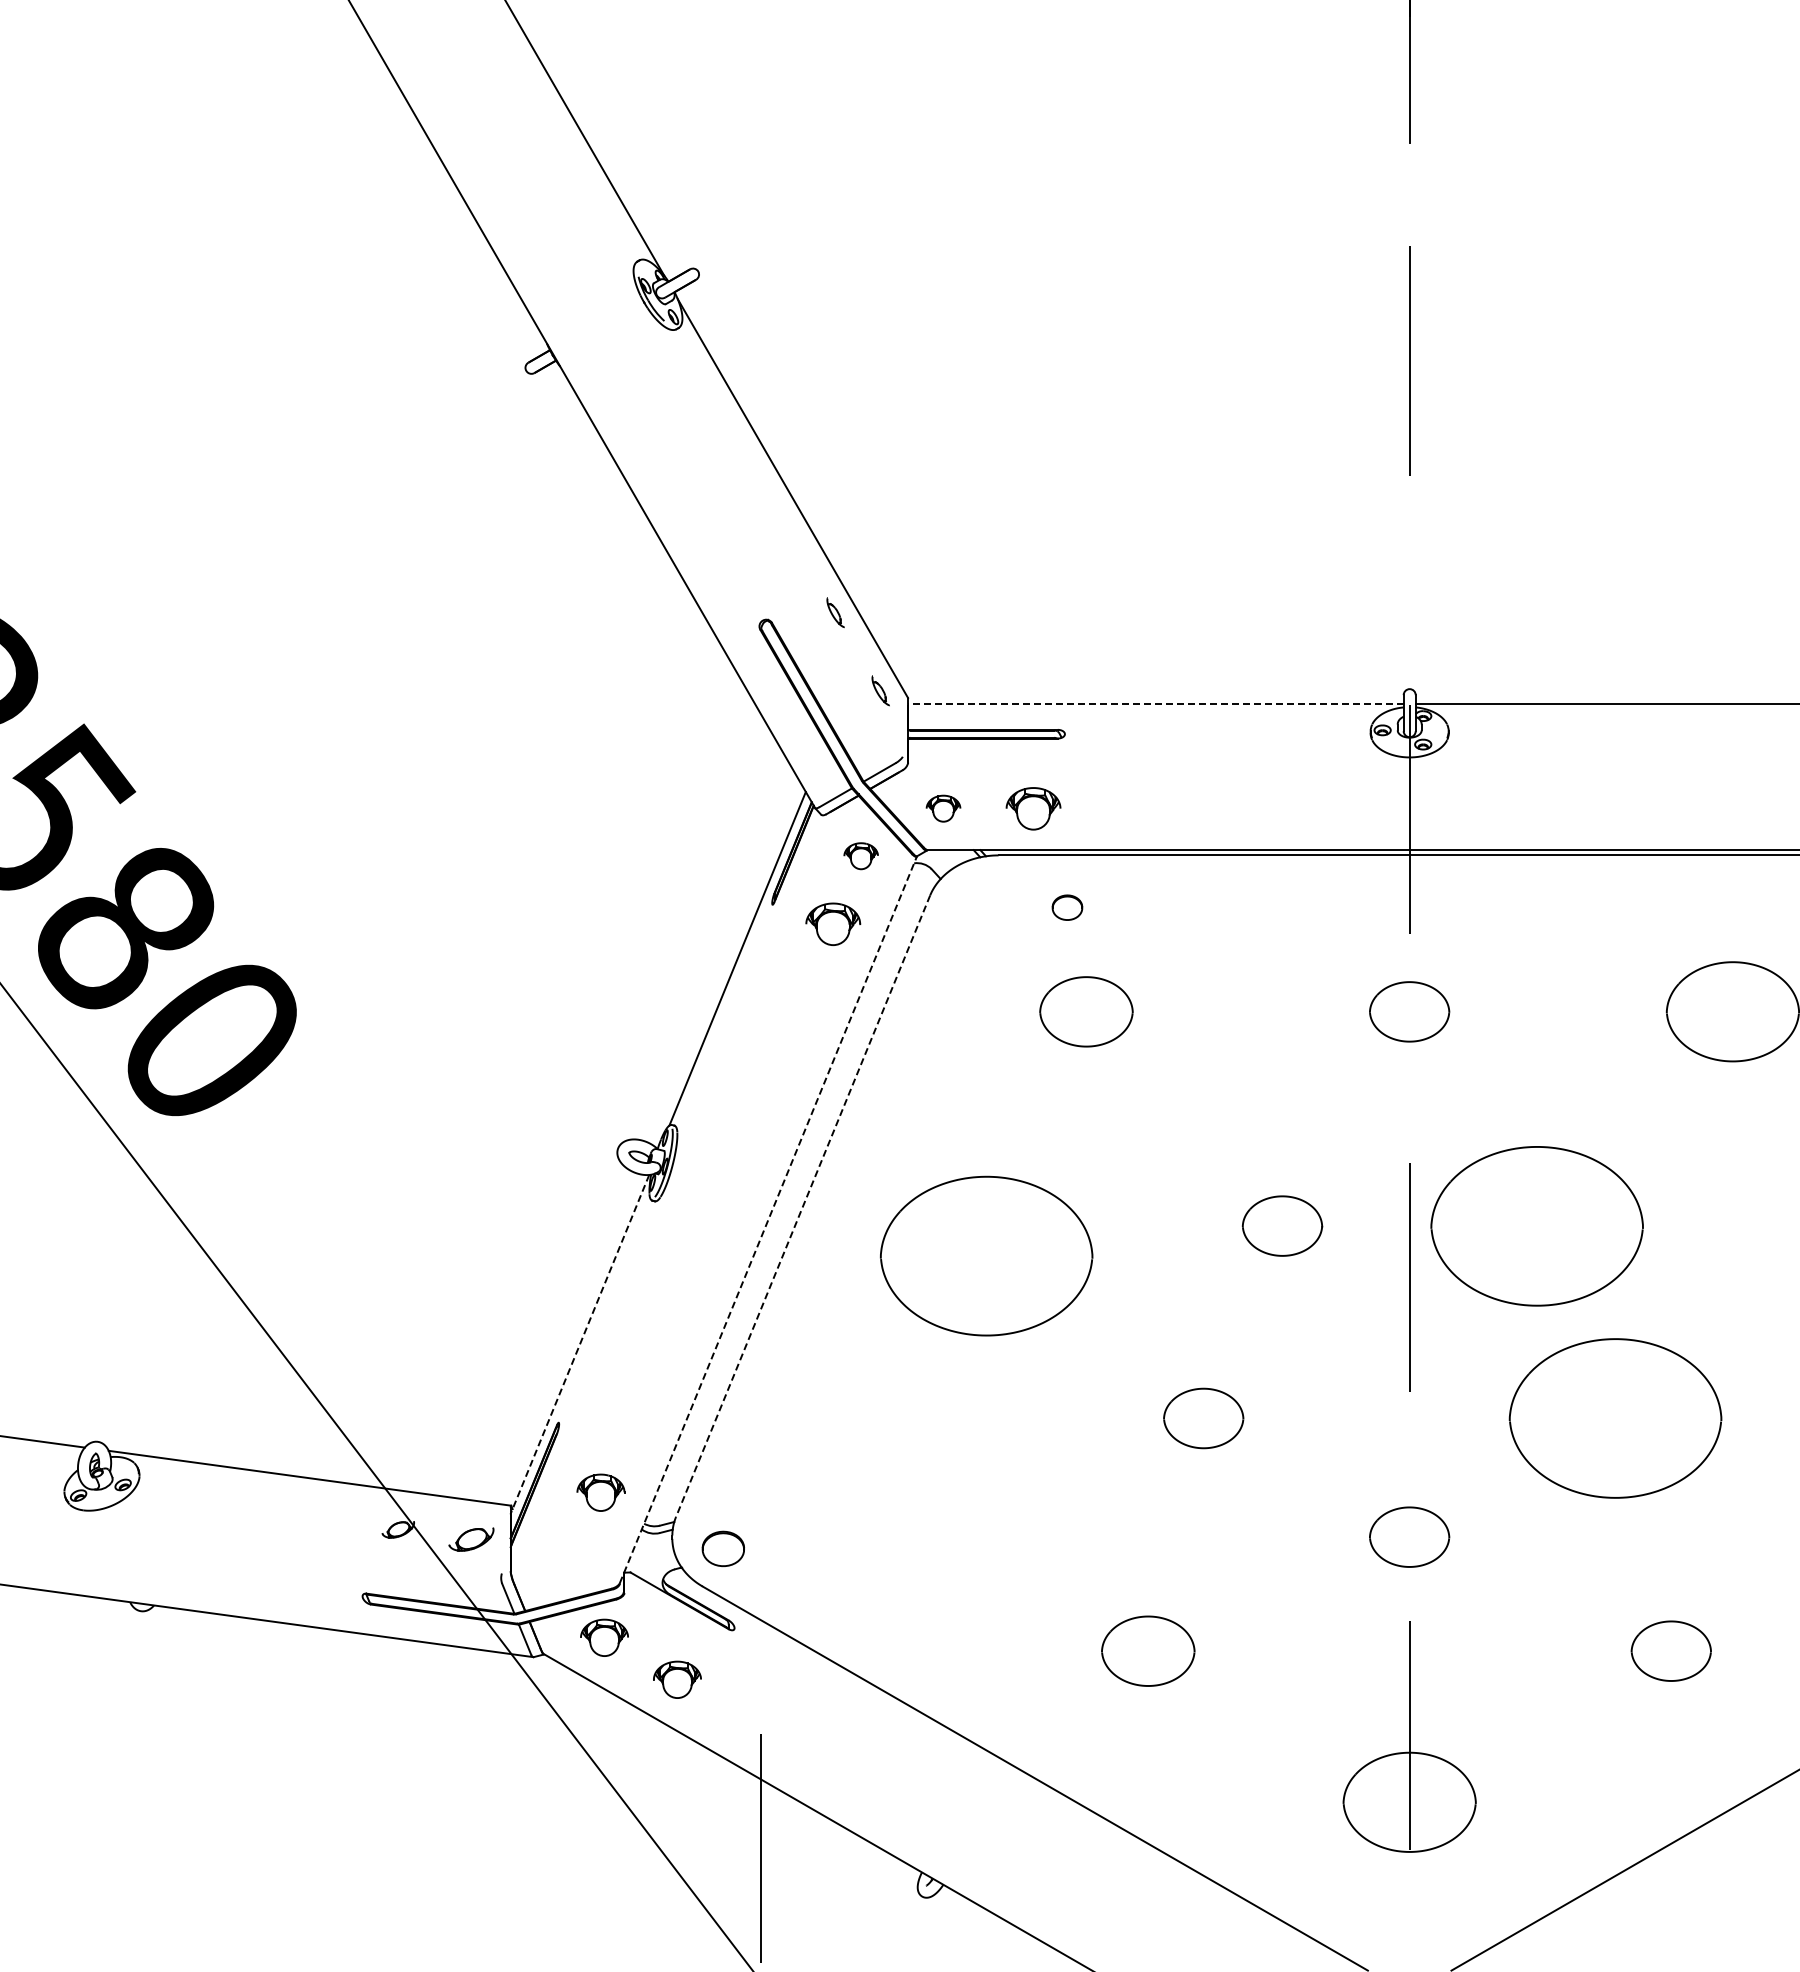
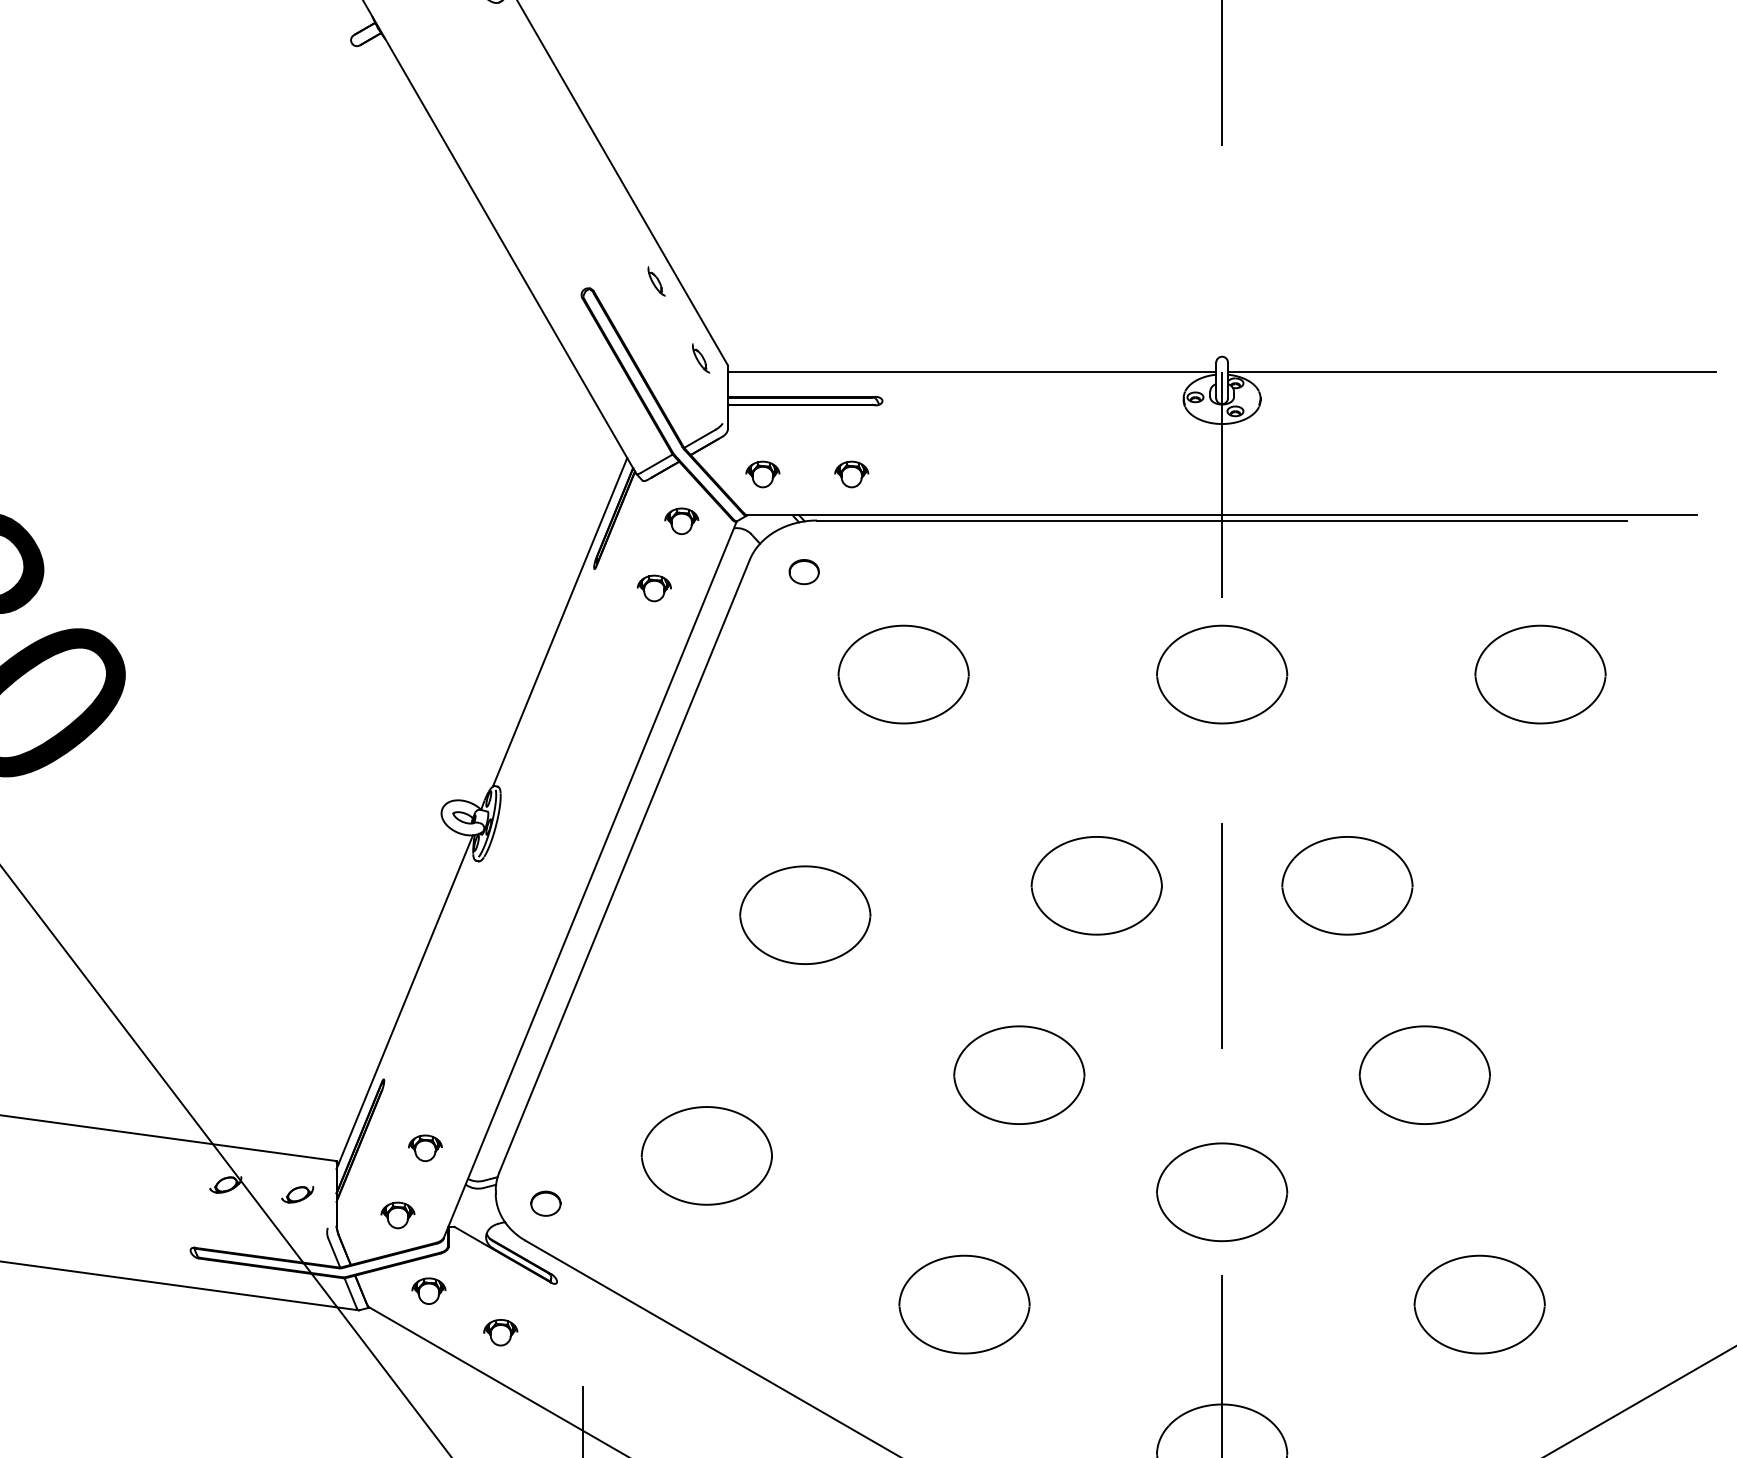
line: (1155, 704) -> (971, 371), dashed -> solid
part: (1033, 808) -> (851, 474), size x0.62
part: (1067, 907) -> (804, 571), moved
part: (833, 924) -> (654, 588), size x0.62
part: (1086, 1011) -> (903, 674), size x1.43
part: (1409, 1011) -> (1221, 674), size x1.67
line: (803, 1206) -> (624, 866), dashed -> solid
line: (768, 1219) -> (590, 879), dashed -> solid
part: (1282, 1225) -> (1096, 885), size x1.67
part: (1536, 1225) -> (1347, 885), size x0.62
part: (986, 1255) -> (805, 914), size x0.62
line: (580, 1344) -> (405, 1002), dashed -> solid
part: (1203, 1418) -> (1018, 1075), size x1.67
part: (1615, 1418) -> (1424, 1075), size x0.62
part: (600, 1492) -> (424, 1148), size x0.71
part: (886, 1499) -> (706, 1155), added
part: (1409, 1536) -> (1221, 1191), size x1.67
part: (470, 1539) -> (296, 1194), size x0.71
part: (722, 1548) -> (545, 1203), size x0.71
part: (572, 1560) -> (397, 1215), added
part: (604, 1637) -> (428, 1290), size x0.71
part: (1148, 1650) -> (964, 1303), size x1.43
part: (1671, 1650) -> (1480, 1303), size x1.67
part: (677, 1679) -> (500, 1332), size x0.71

